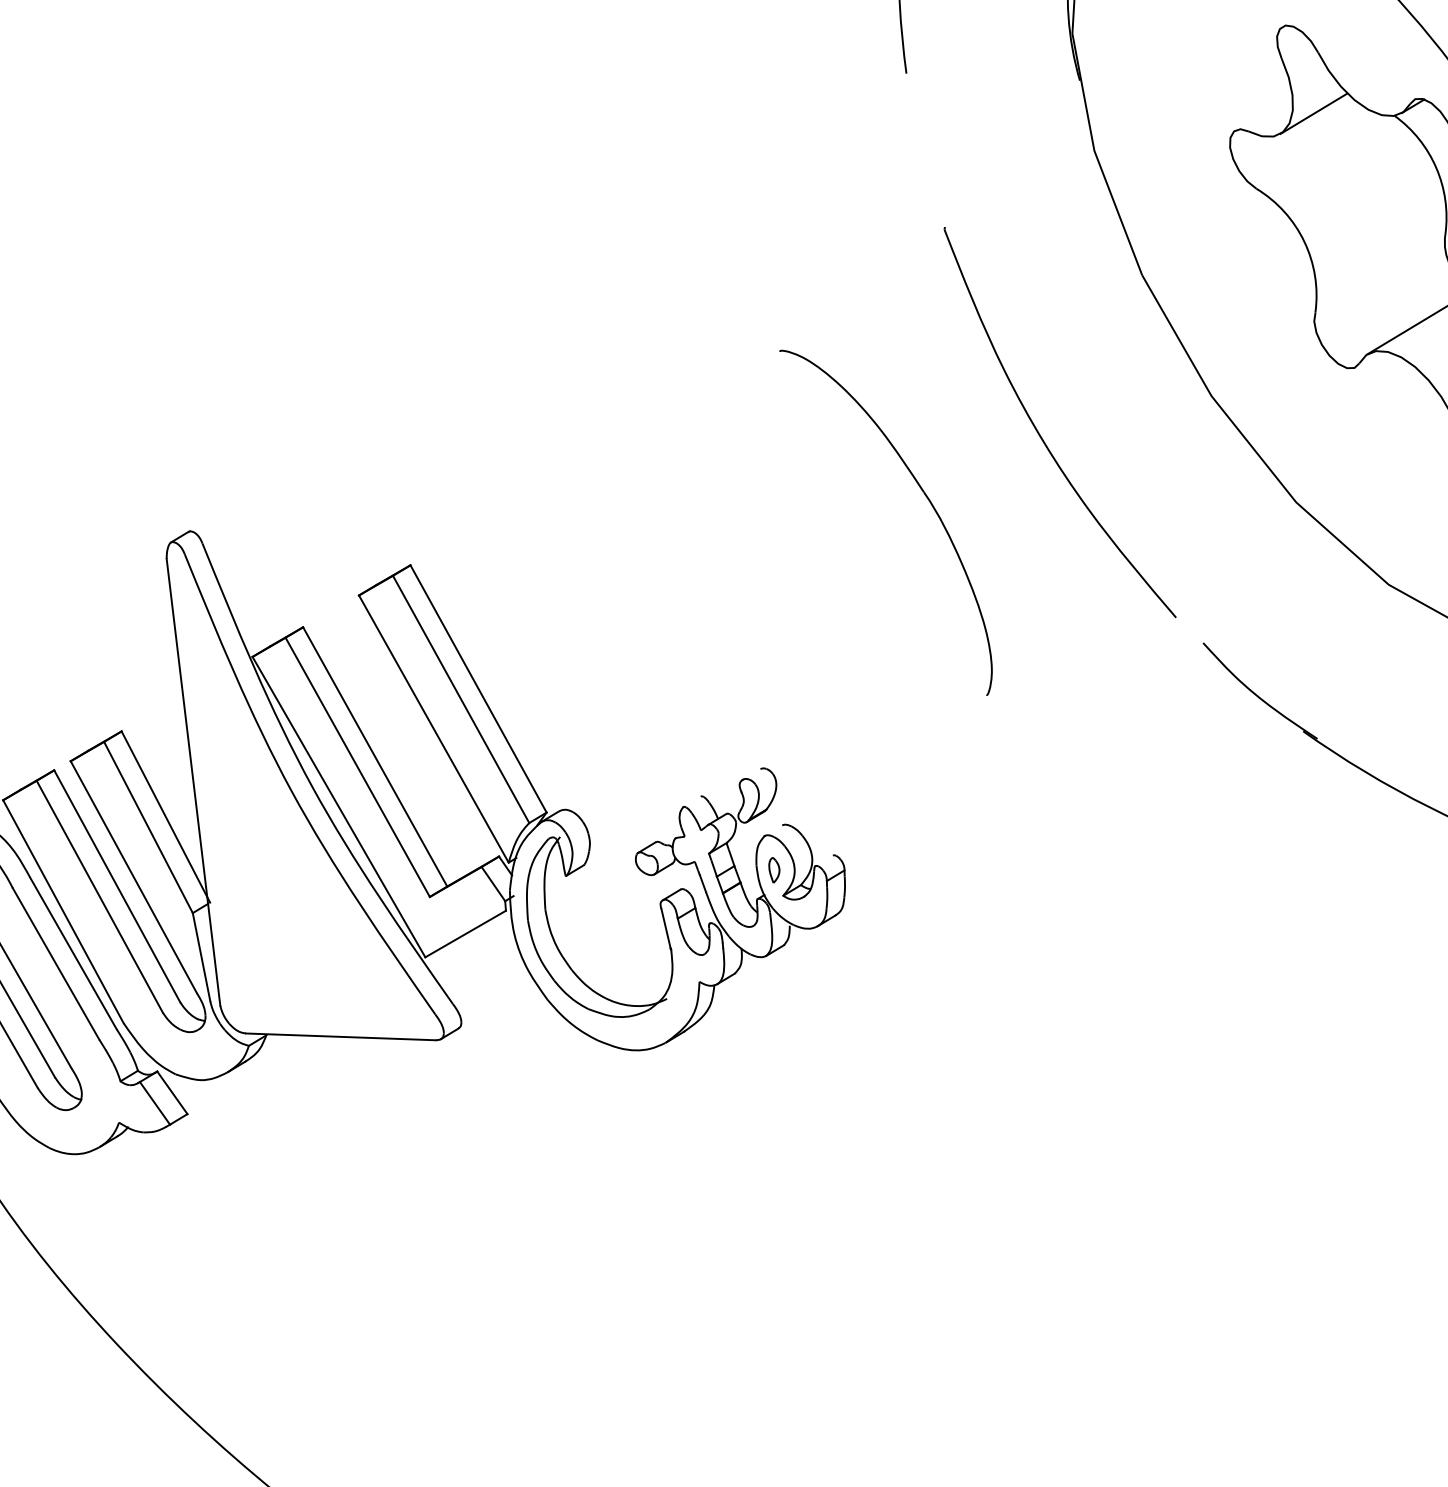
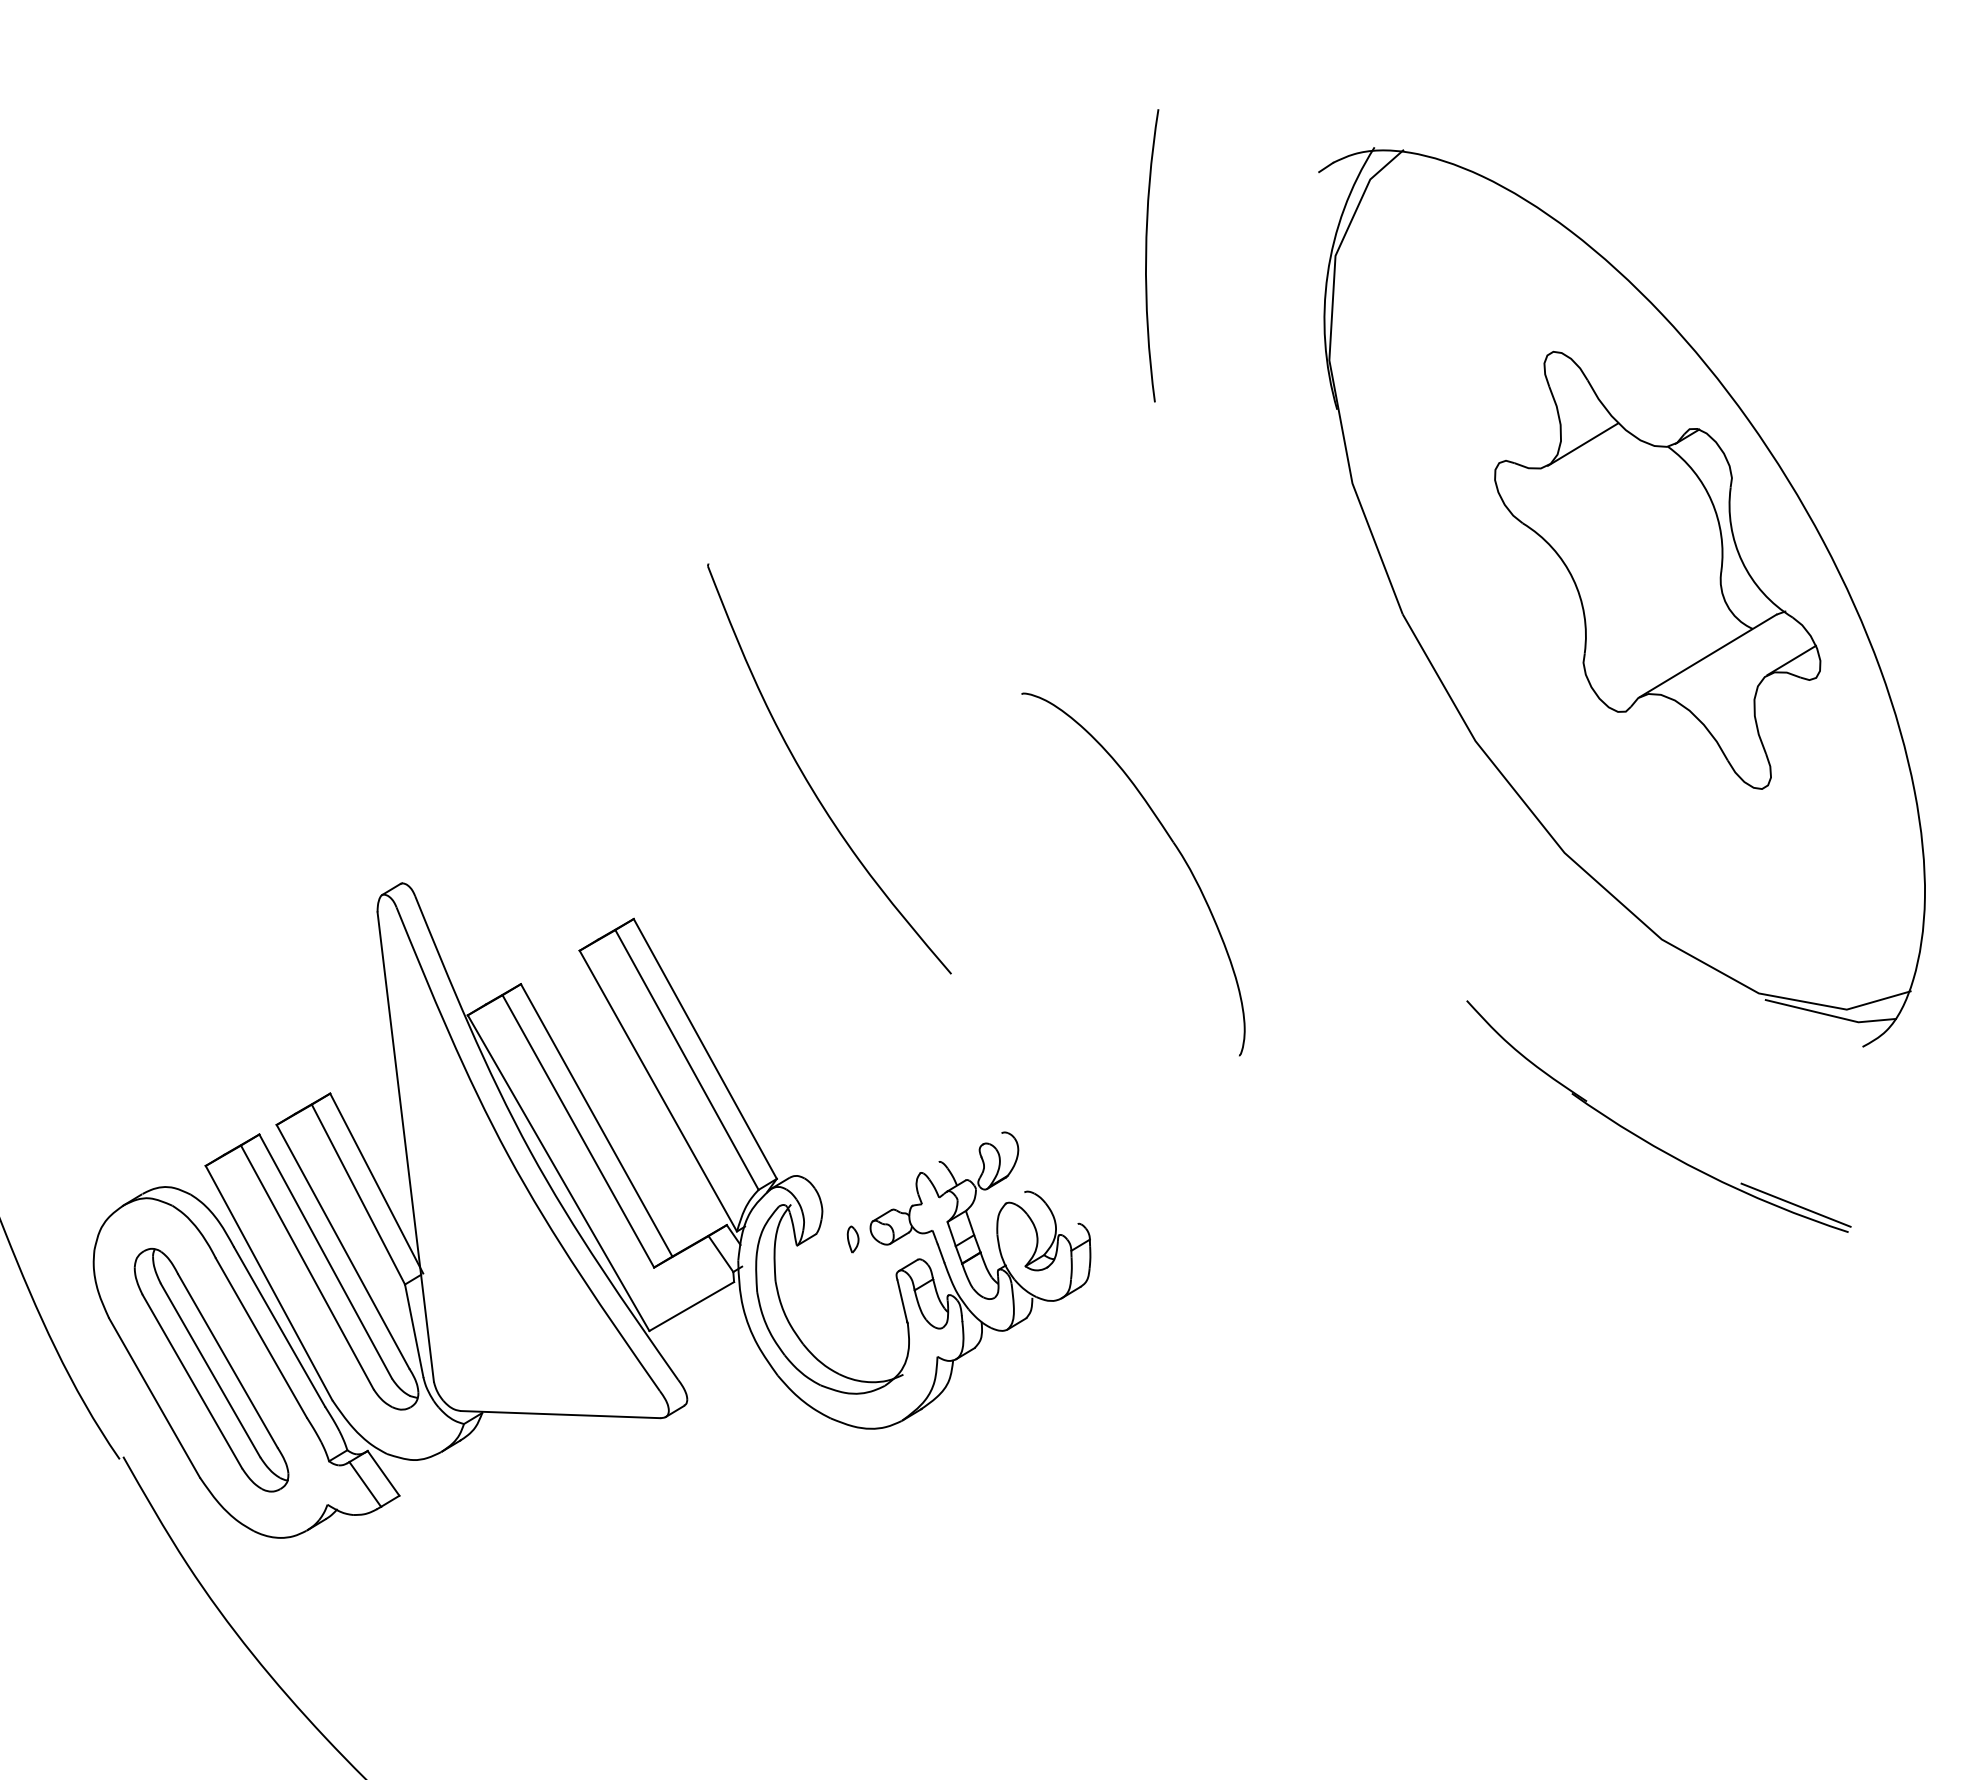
part: (1041, 435) -> (809, 782), moved
part: (773, 870) -> (852, 1239), moved

